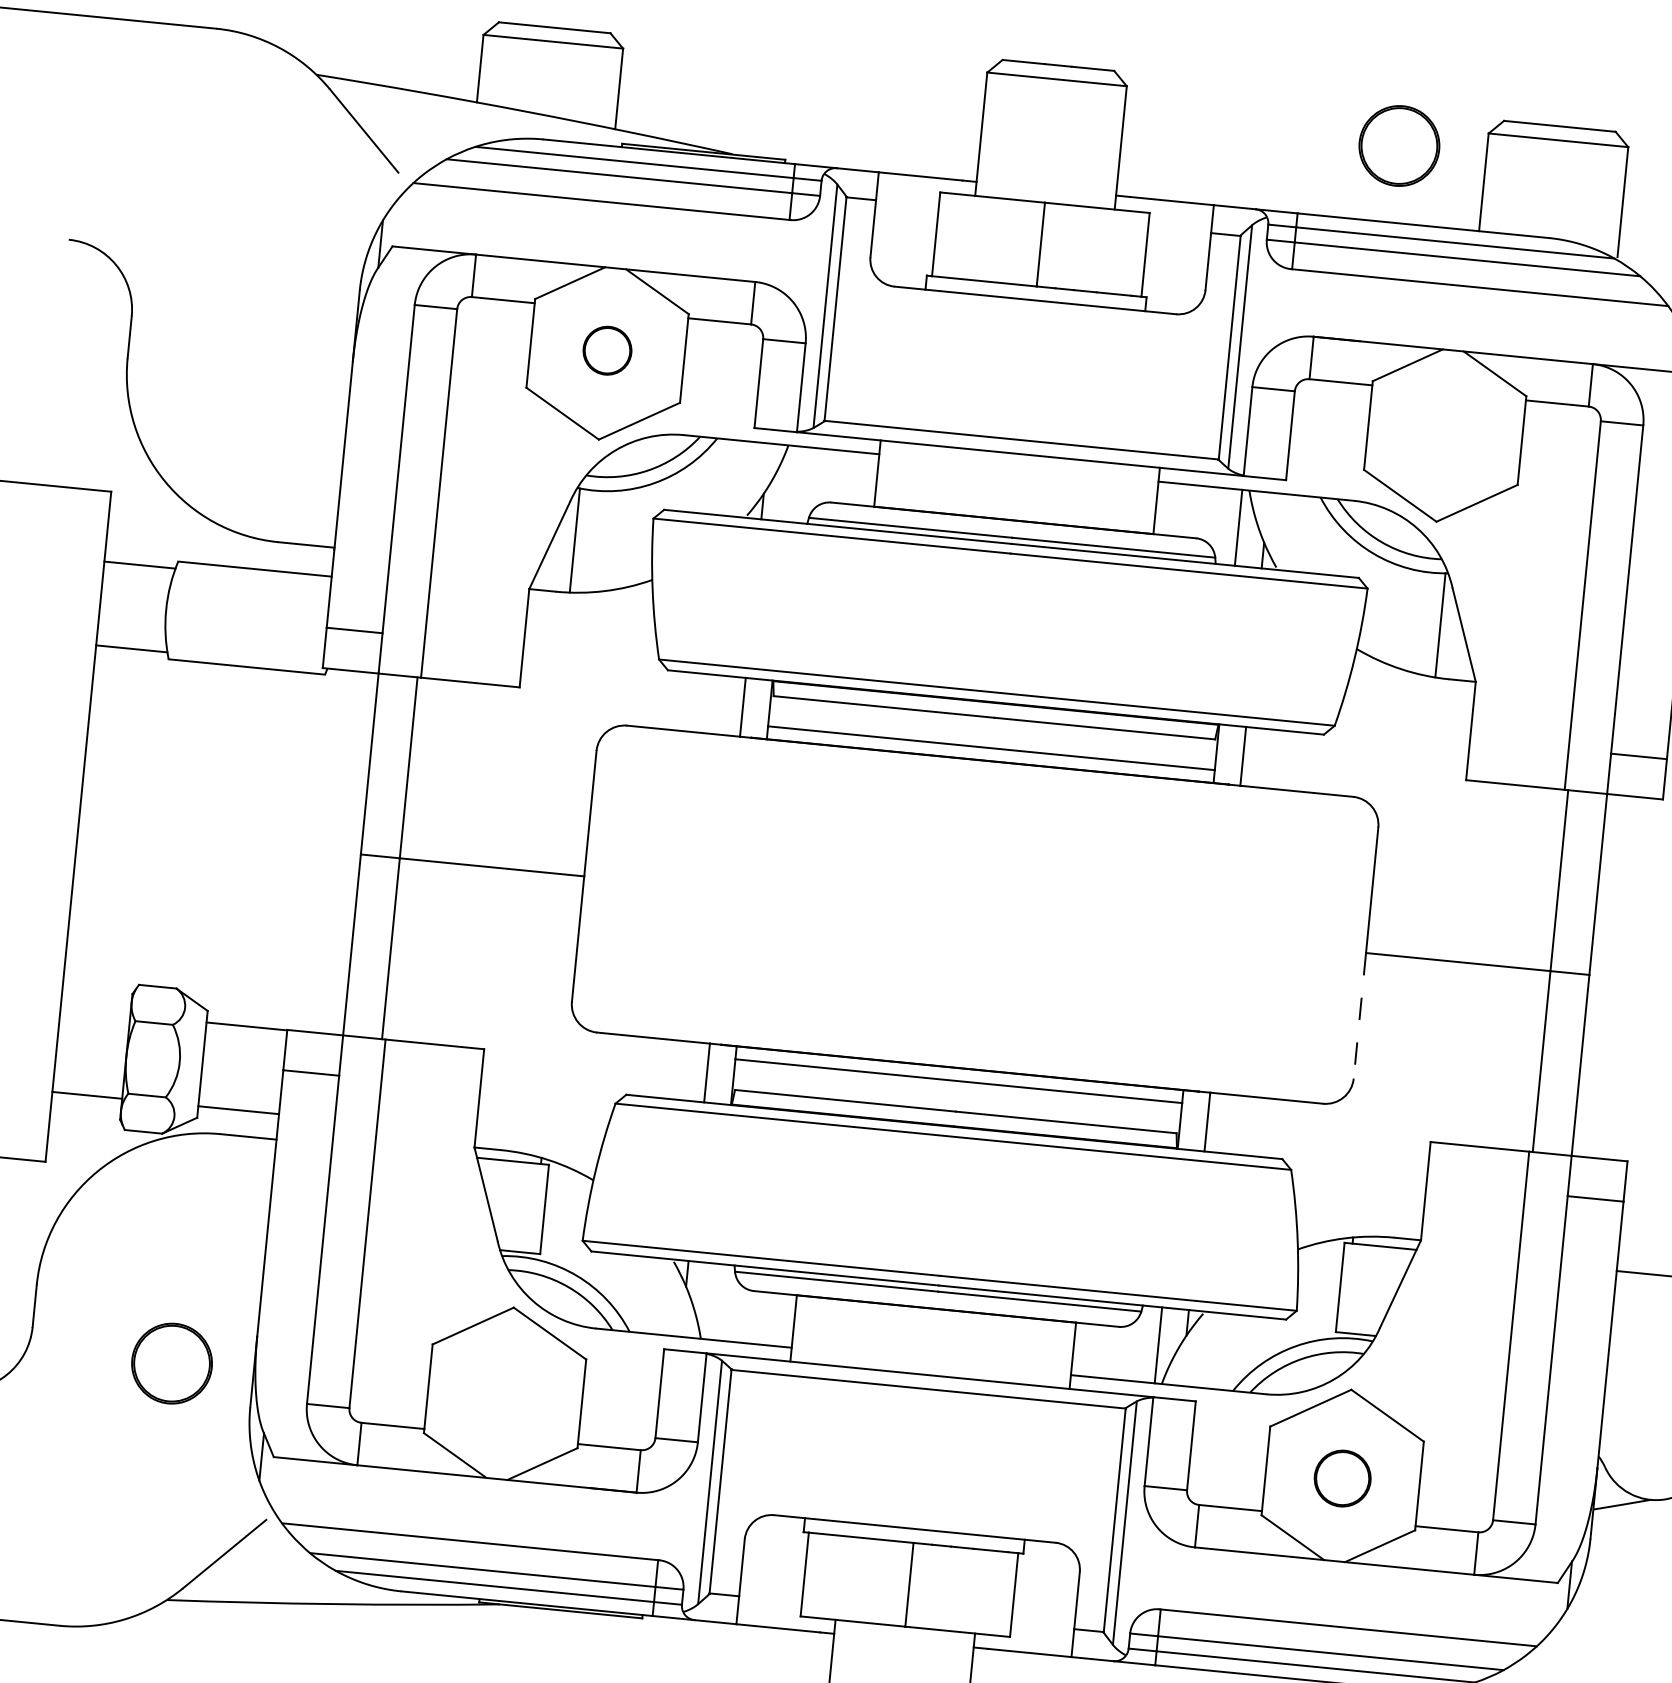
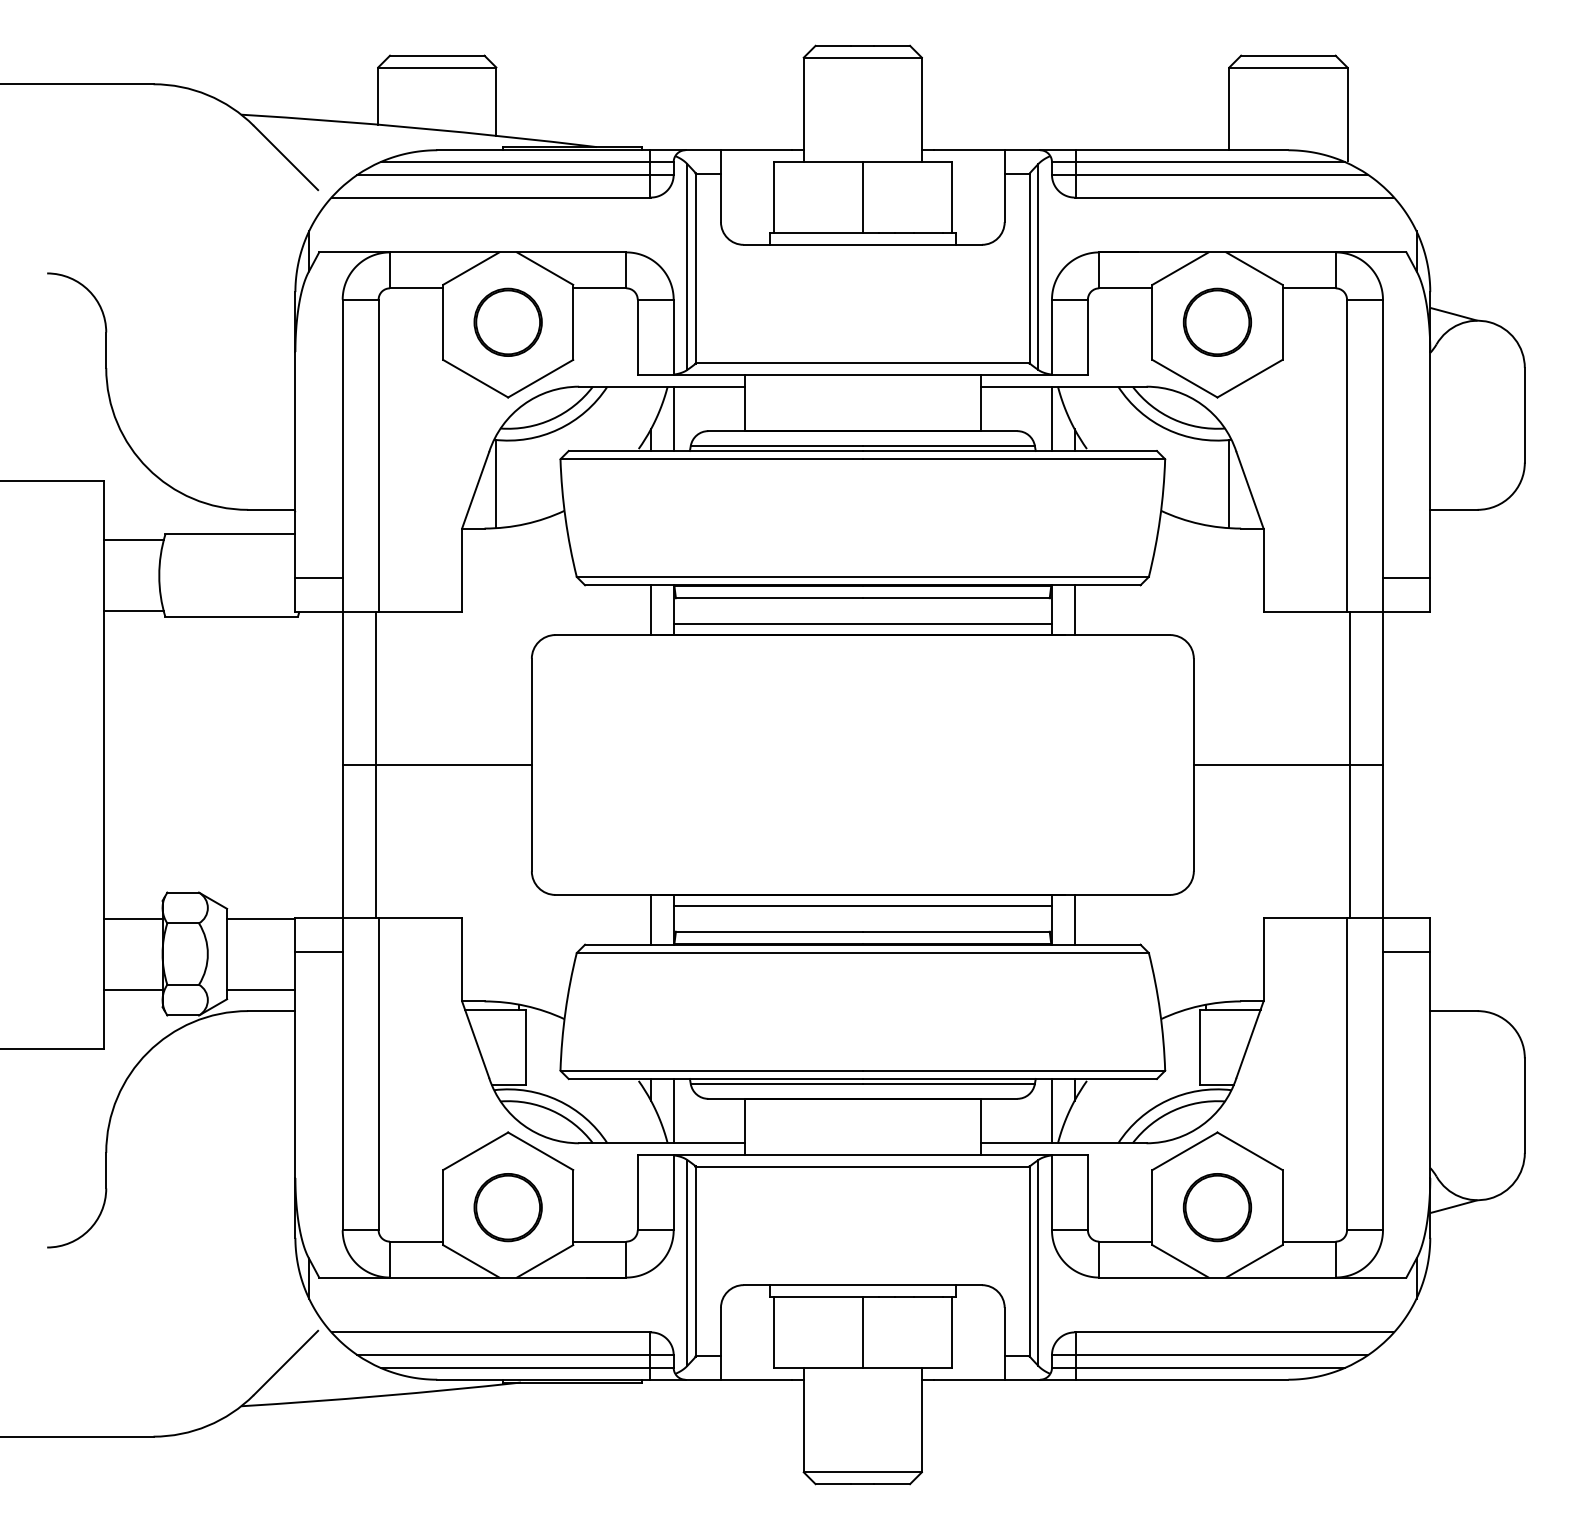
part: (1399, 144) -> (1217, 321), moved
part: (606, 349) -> (507, 321), size x1.67
line: (791, 483) -> (673, 418), added
line: (94, 1011) -> (132, 918), added
line: (1359, 1016) -> (1193, 818), dashed -> solid
line: (711, 1300) -> (673, 1110), added
part: (171, 1363) -> (507, 1207), moved
part: (1342, 1478) -> (1217, 1207), size x1.43

